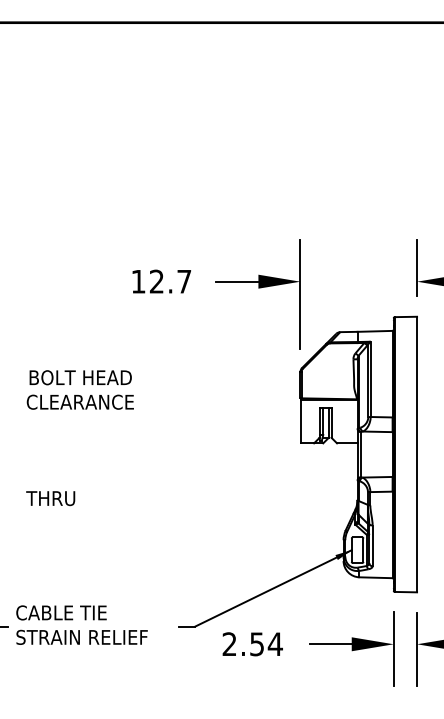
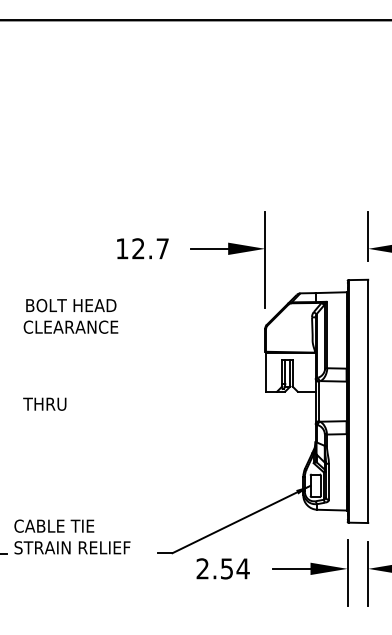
text: (79, 390) -> (70, 316), moved
text: (50, 497) -> (44, 403), moved
text: (82, 624) -> (72, 536), moved

